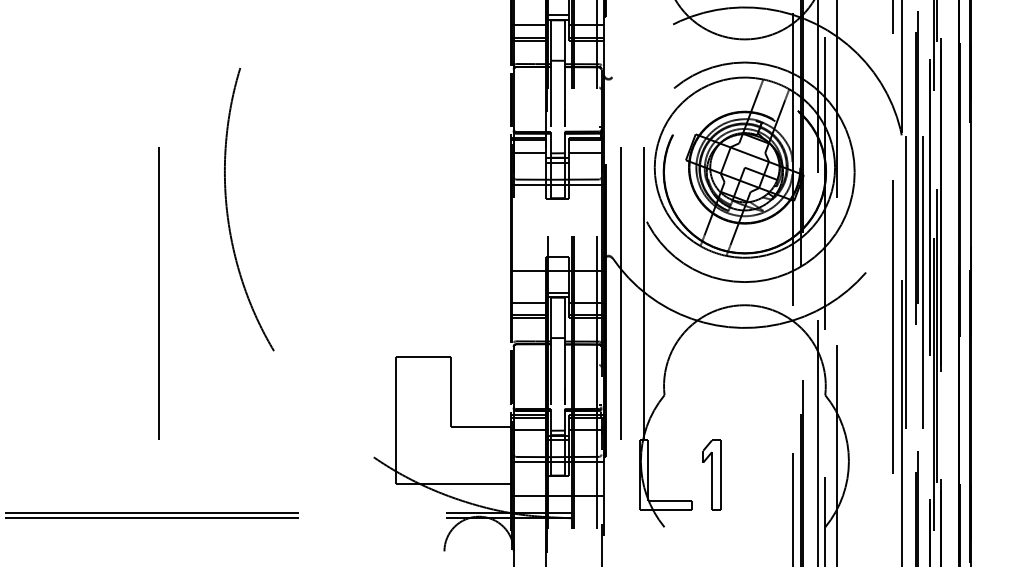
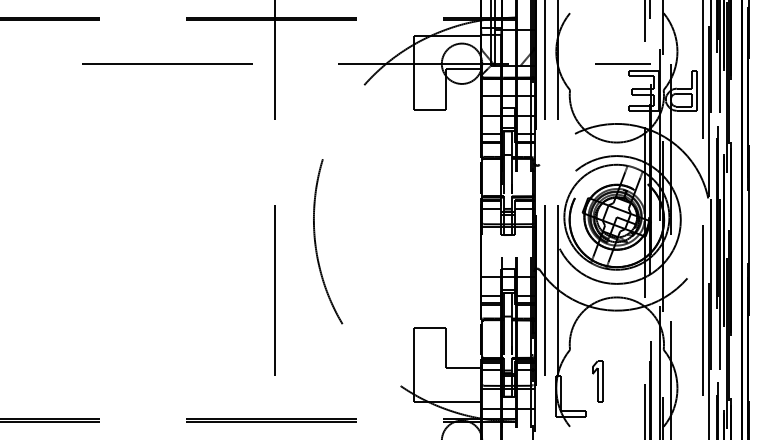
part: (711, 475) -> (597, 381), moved

